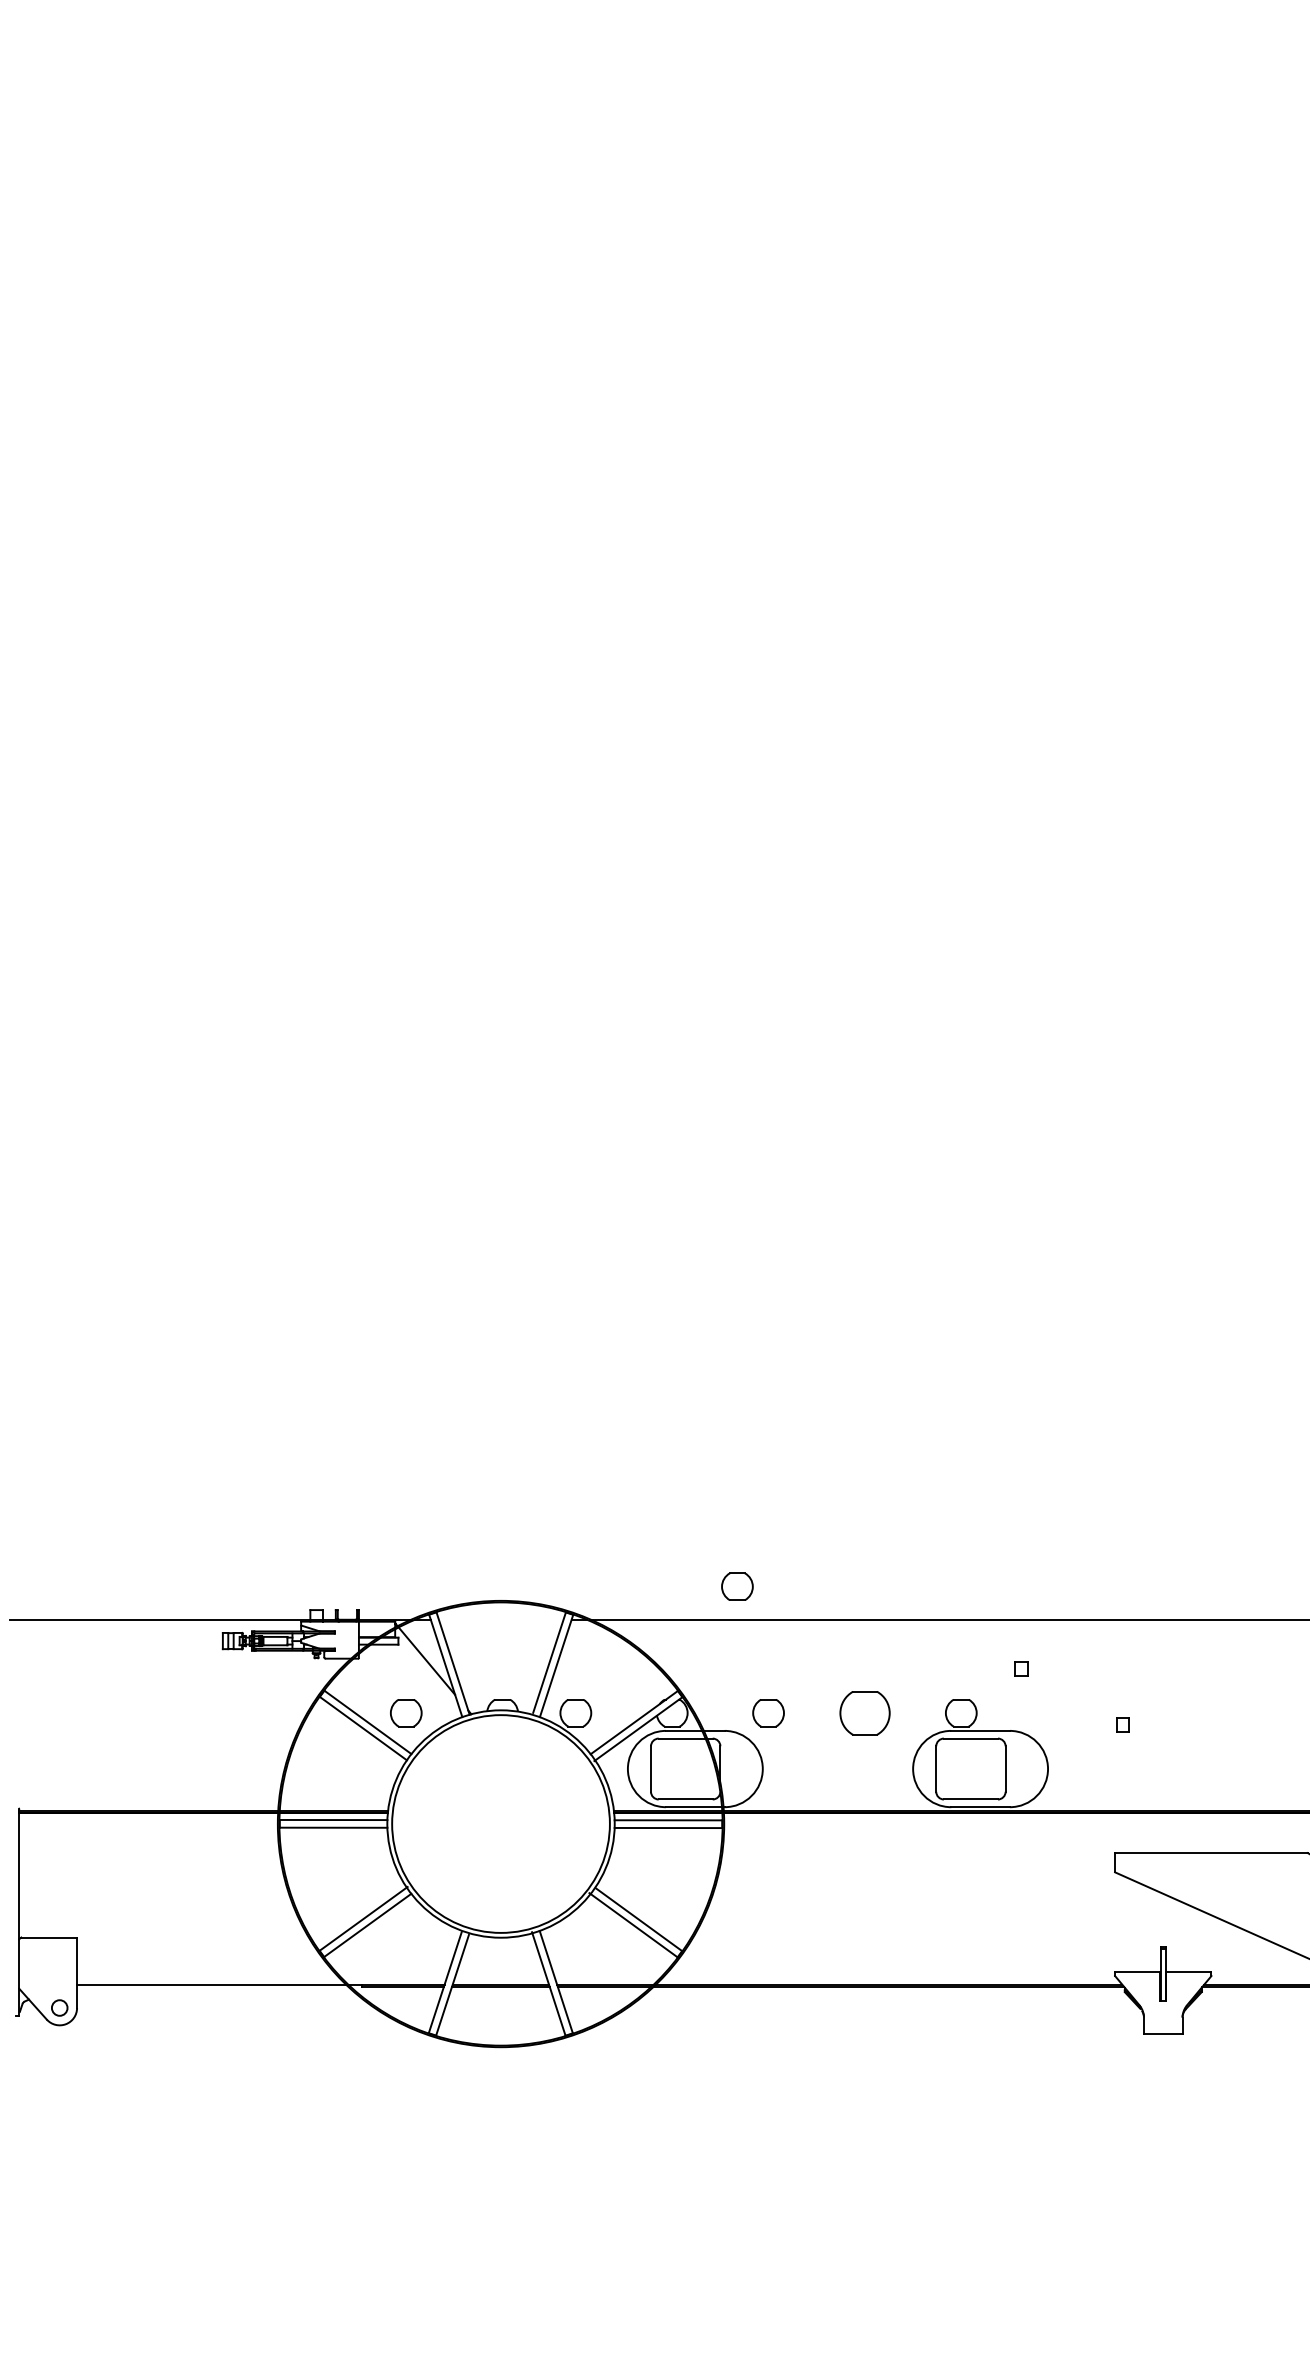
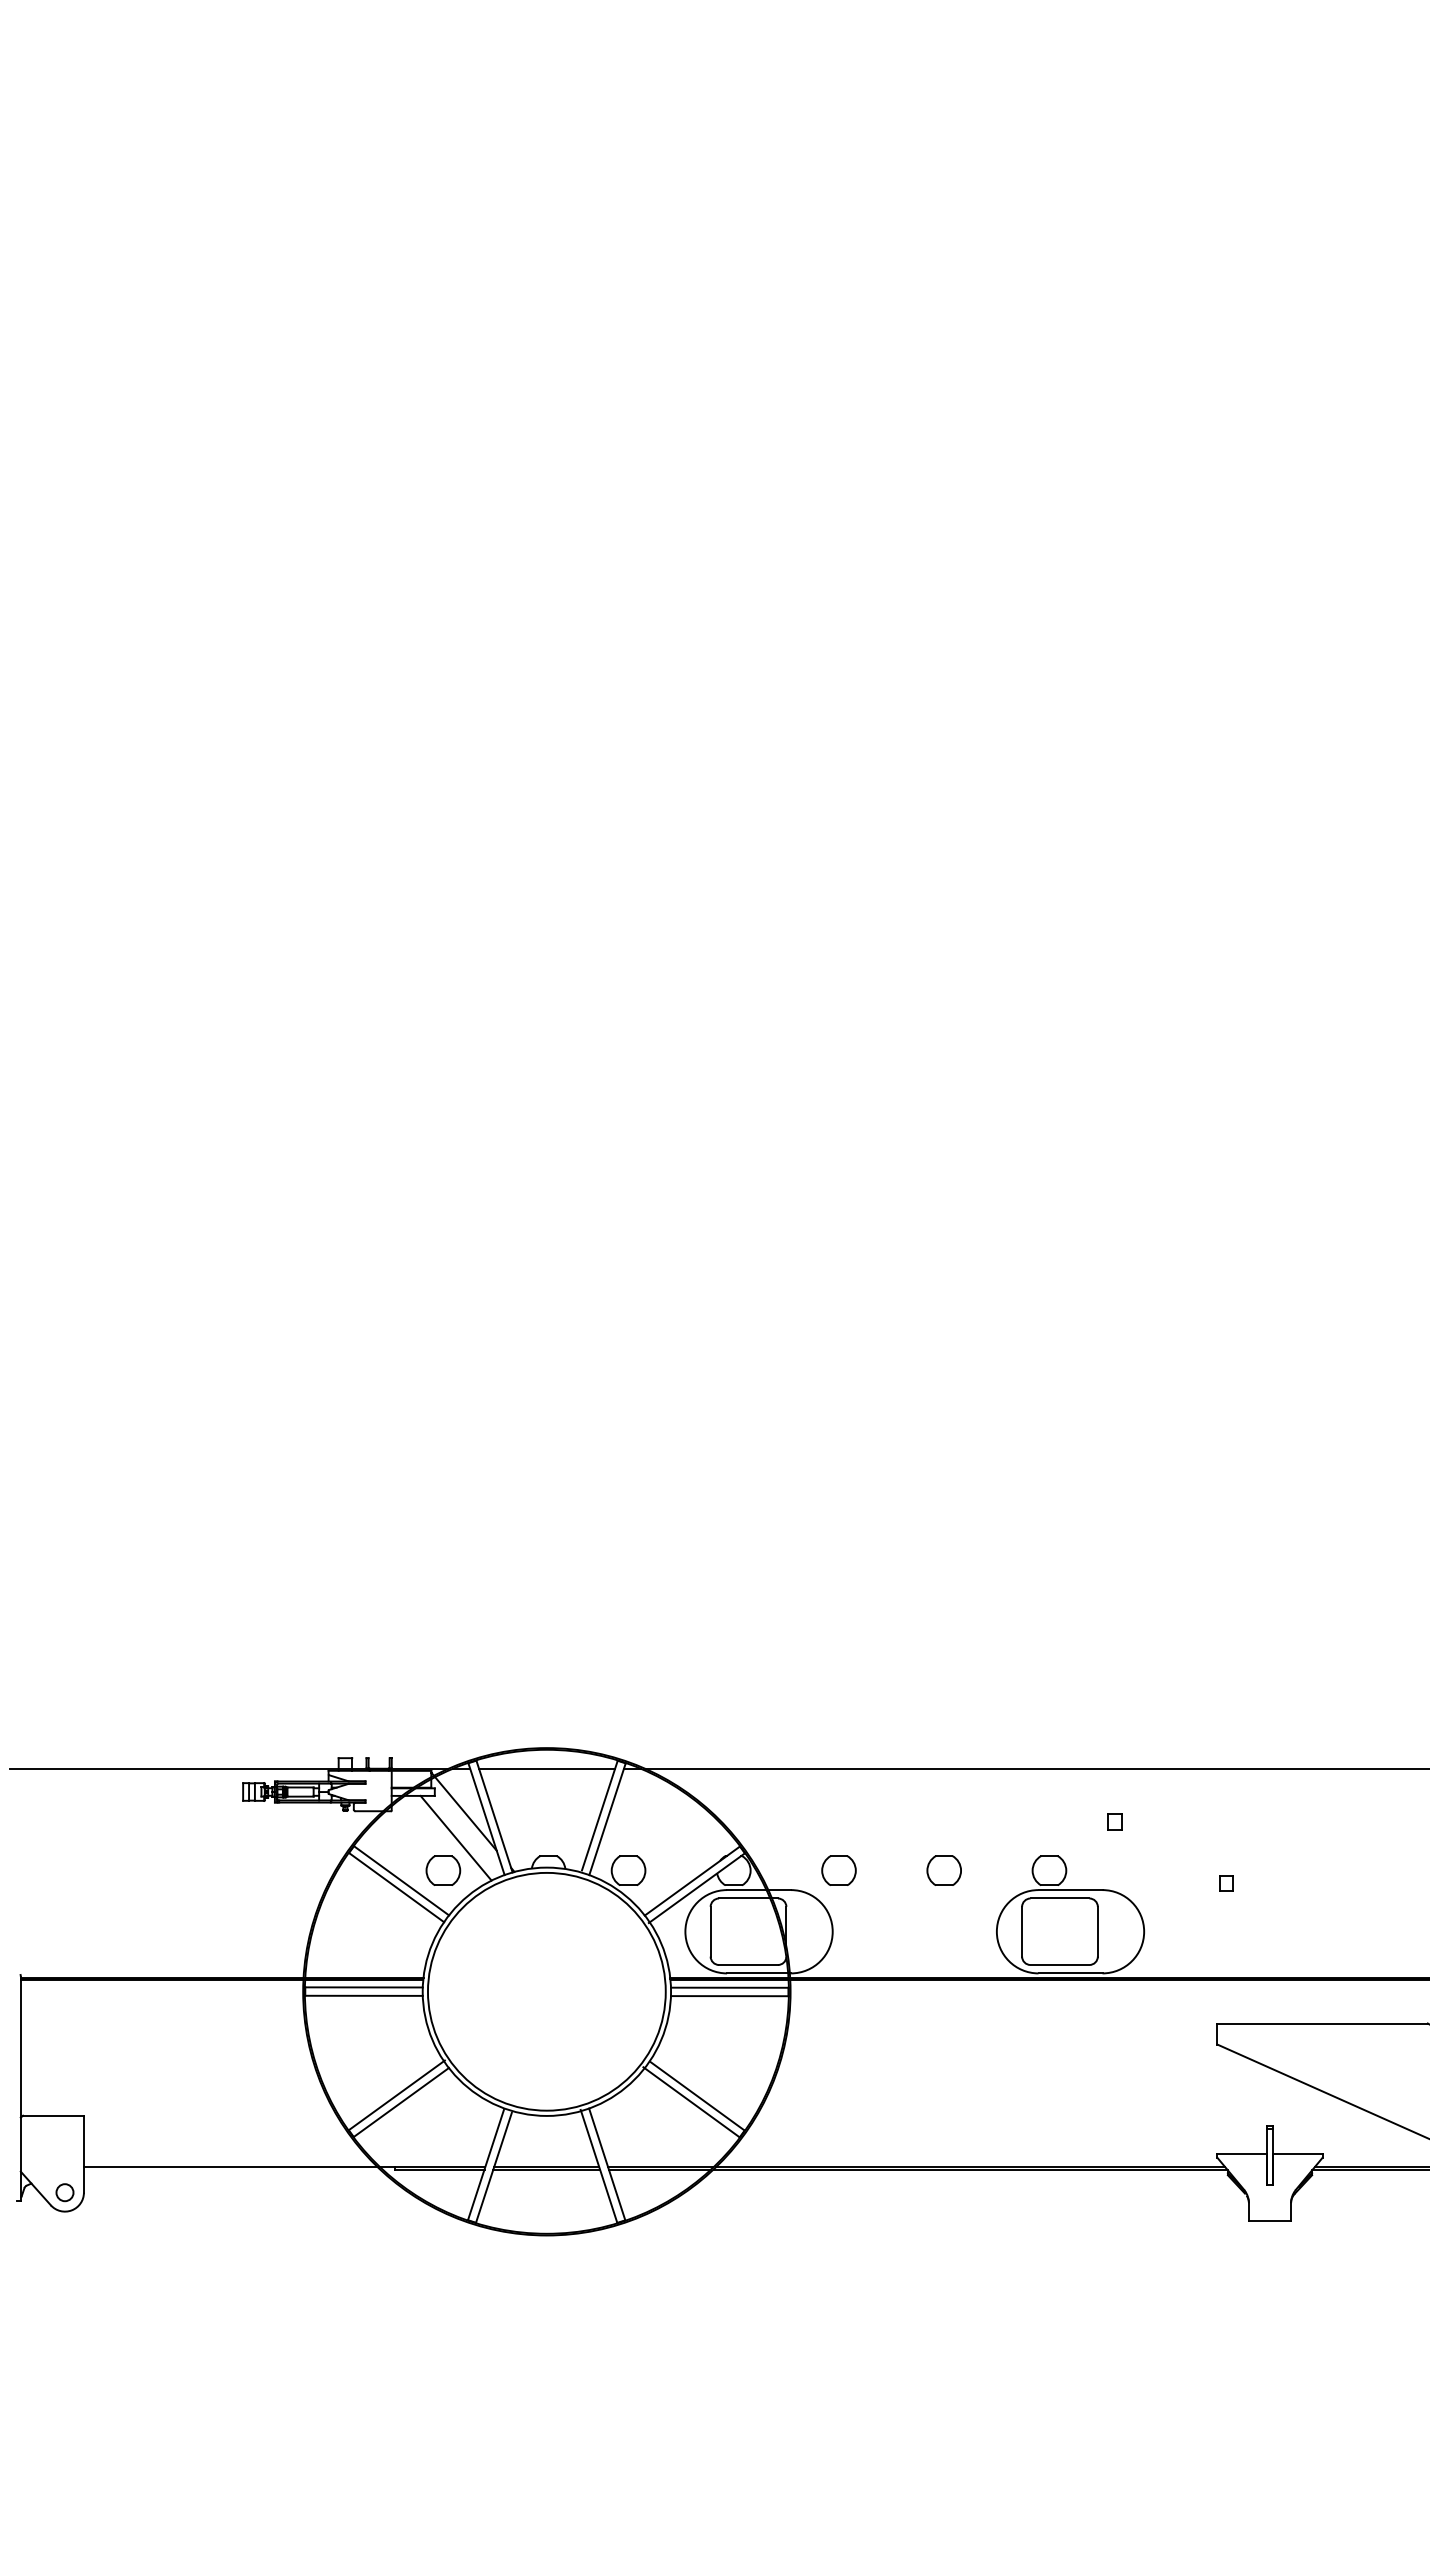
part: (736, 1586) -> (804, 1732), removed
line: (501, 1619) -> (547, 1768), added
line: (417, 1682) -> (455, 1837), added
part: (864, 1712) -> (943, 1870), size x0.62

